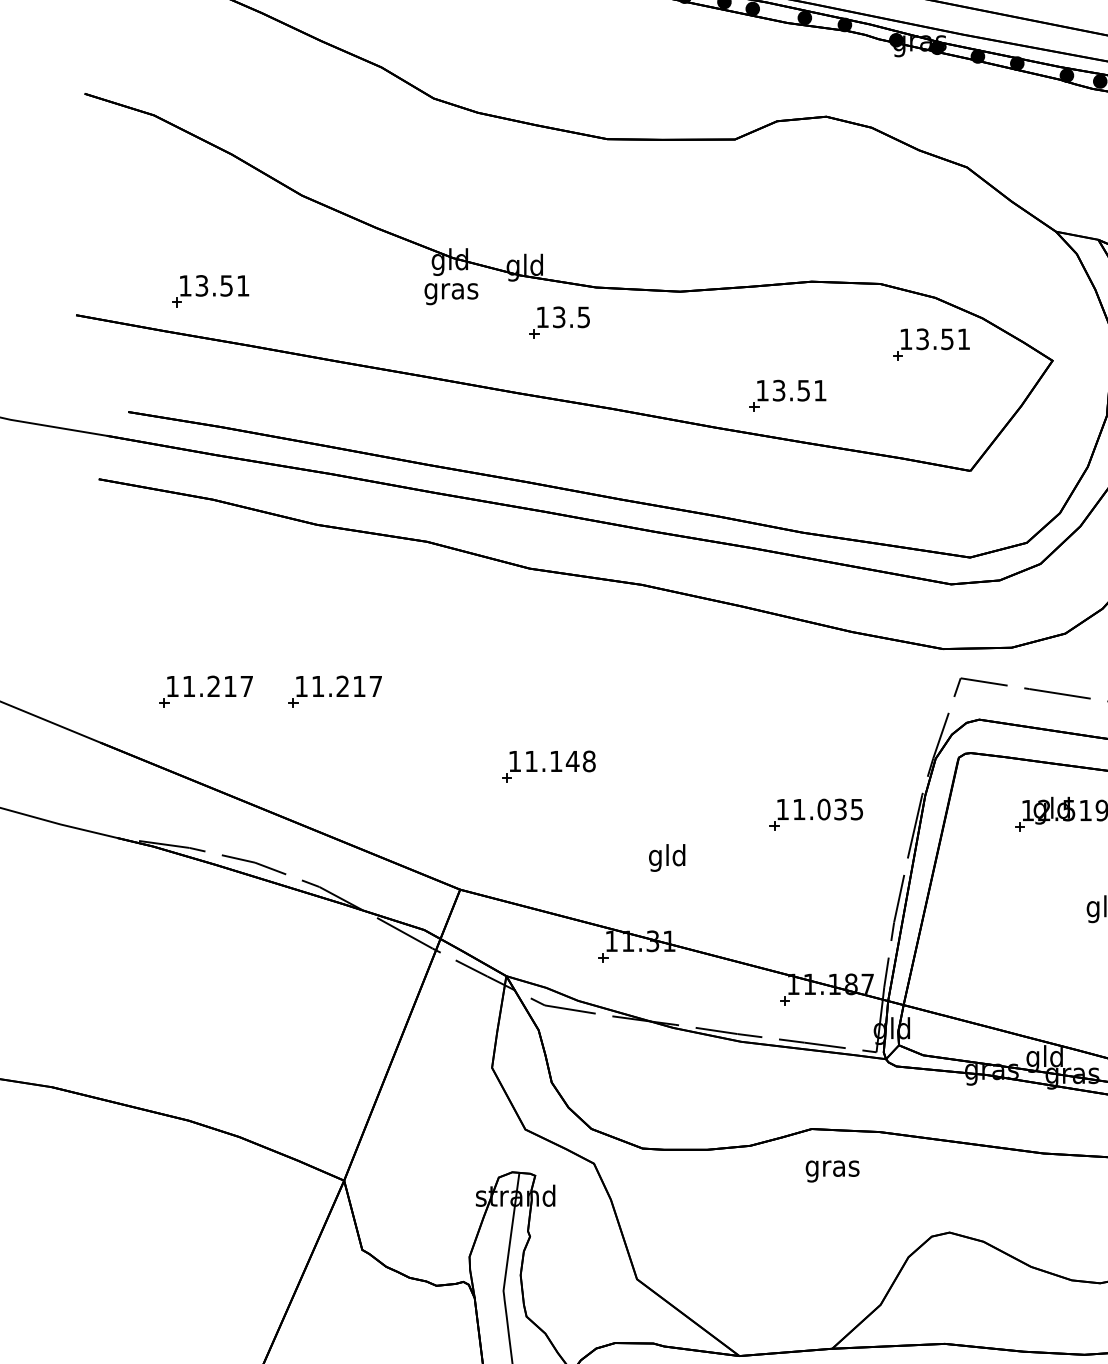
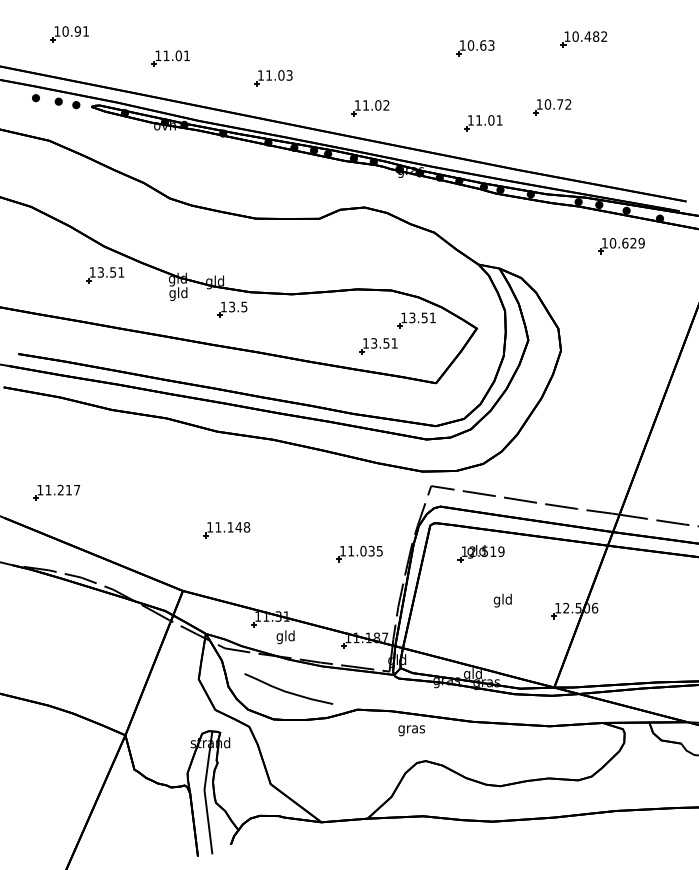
text: (451, 290) -> (178, 293), gras -> gld
part: (211, 292) -> (105, 275), moved
part: (787, 396) -> (378, 346), moved
part: (334, 691) -> (120, 492), removed
text: (666, 858) -> (285, 637), moved
curve: (672, 1092) -> (288, 691), added
text: (832, 1170) -> (411, 730), moved

